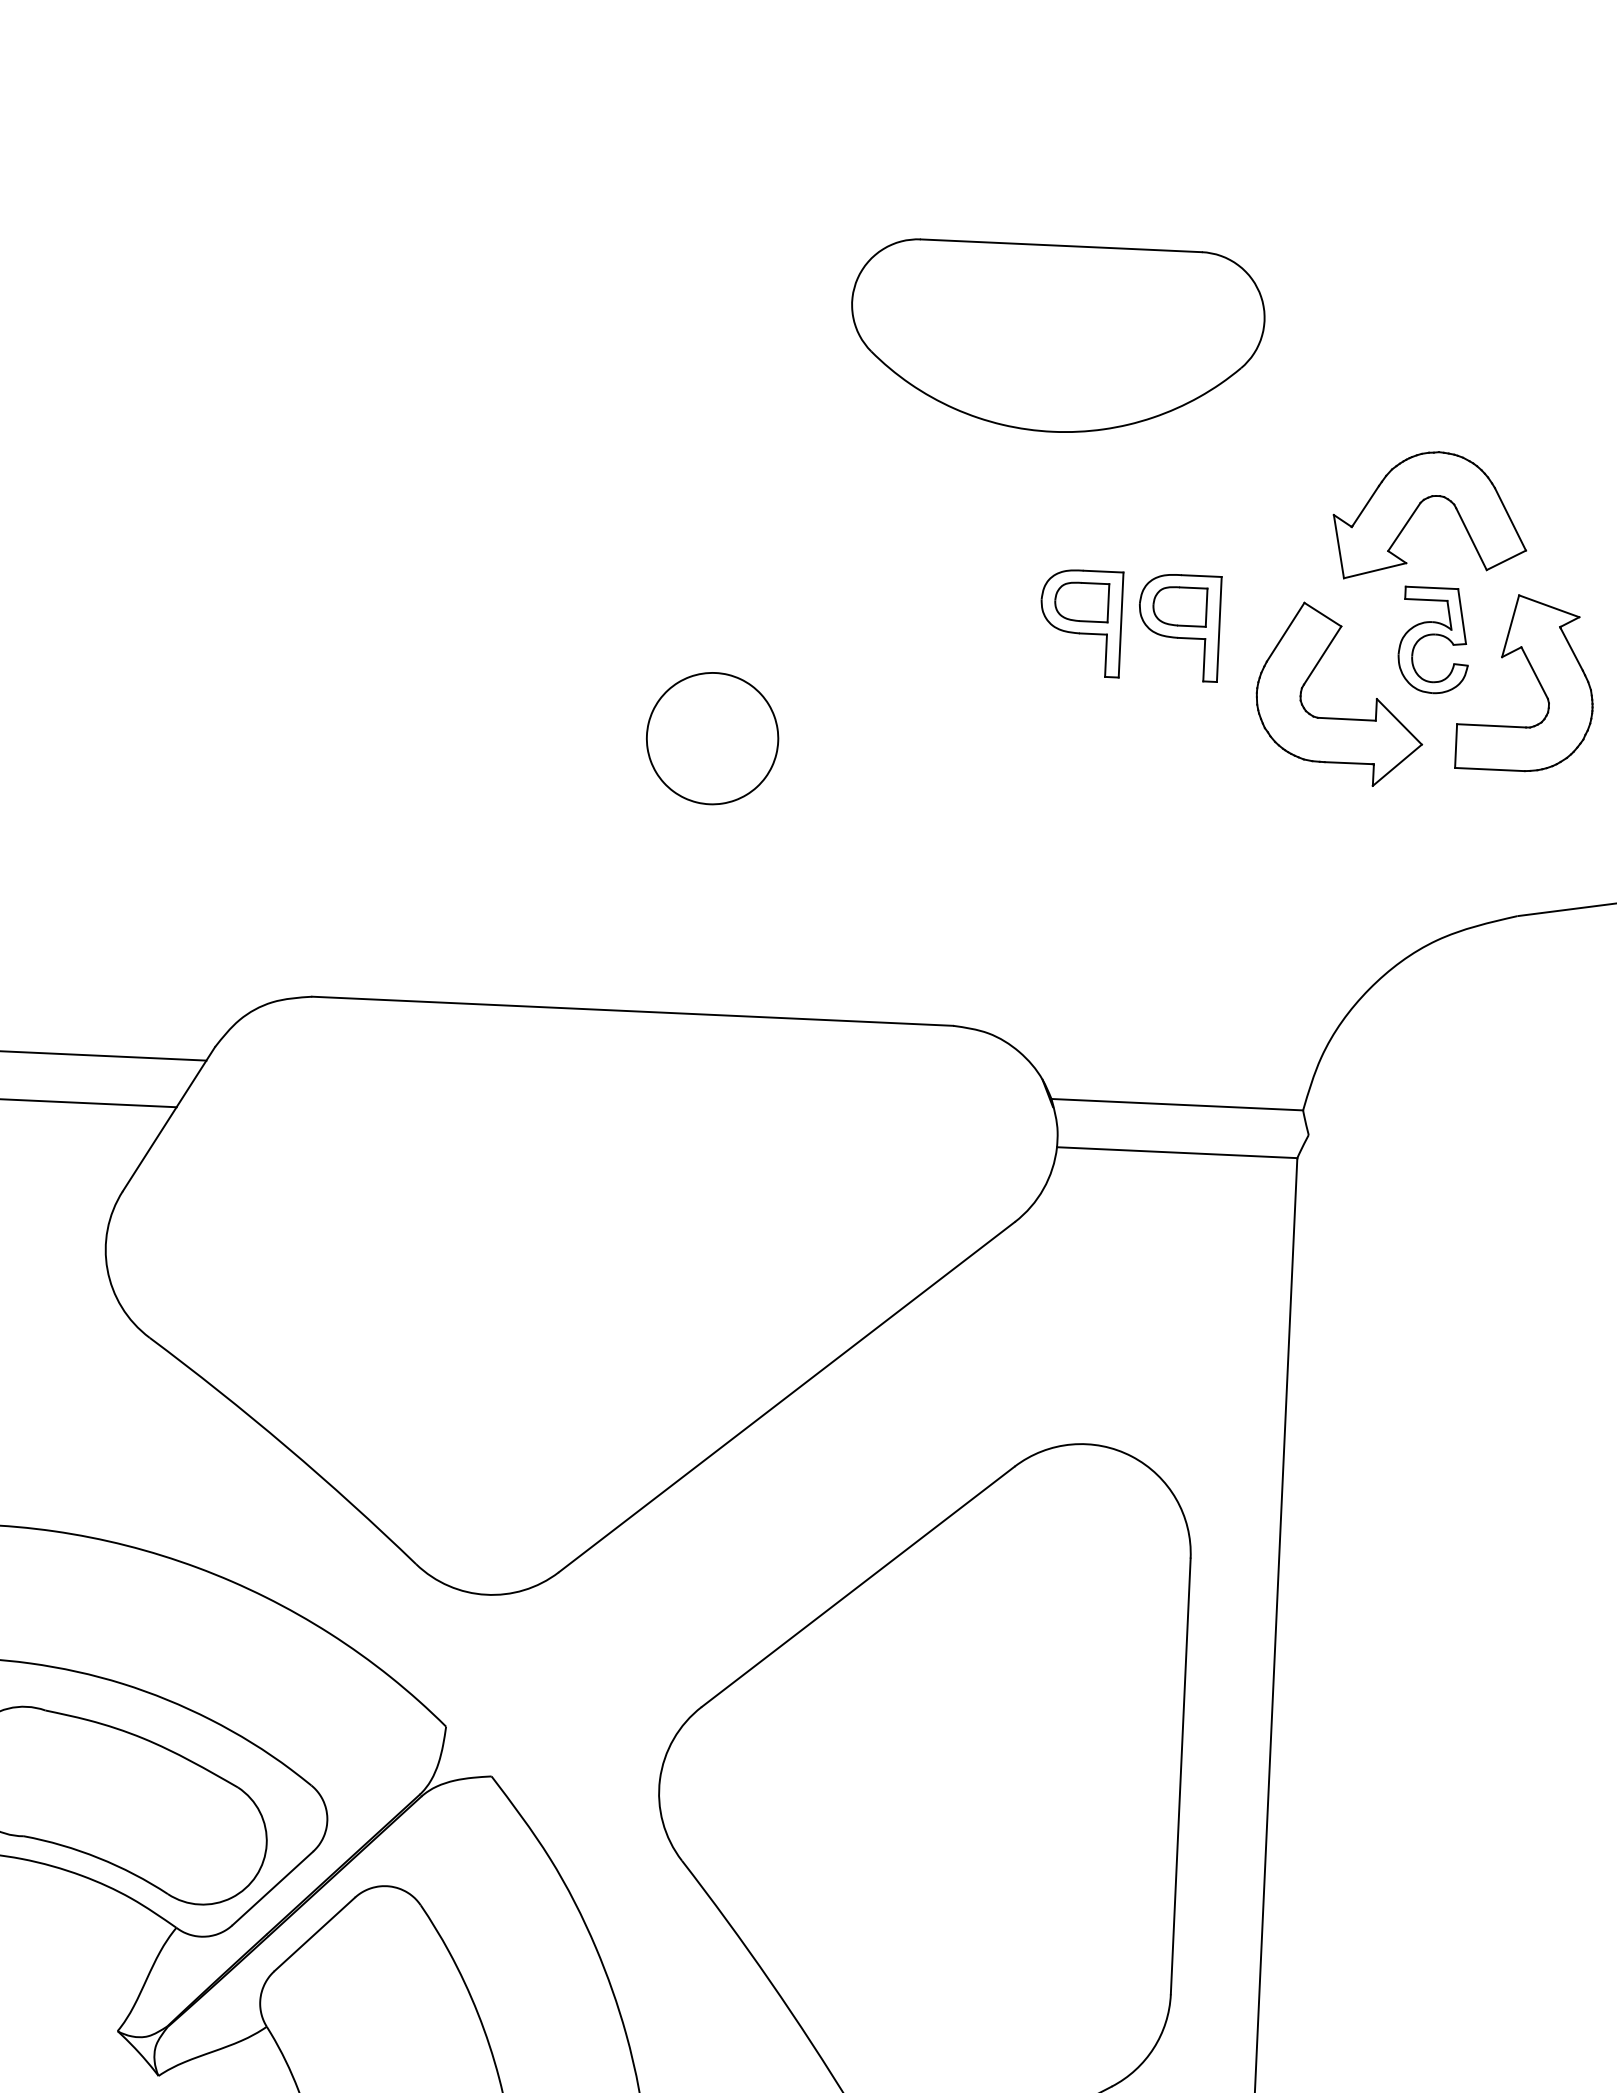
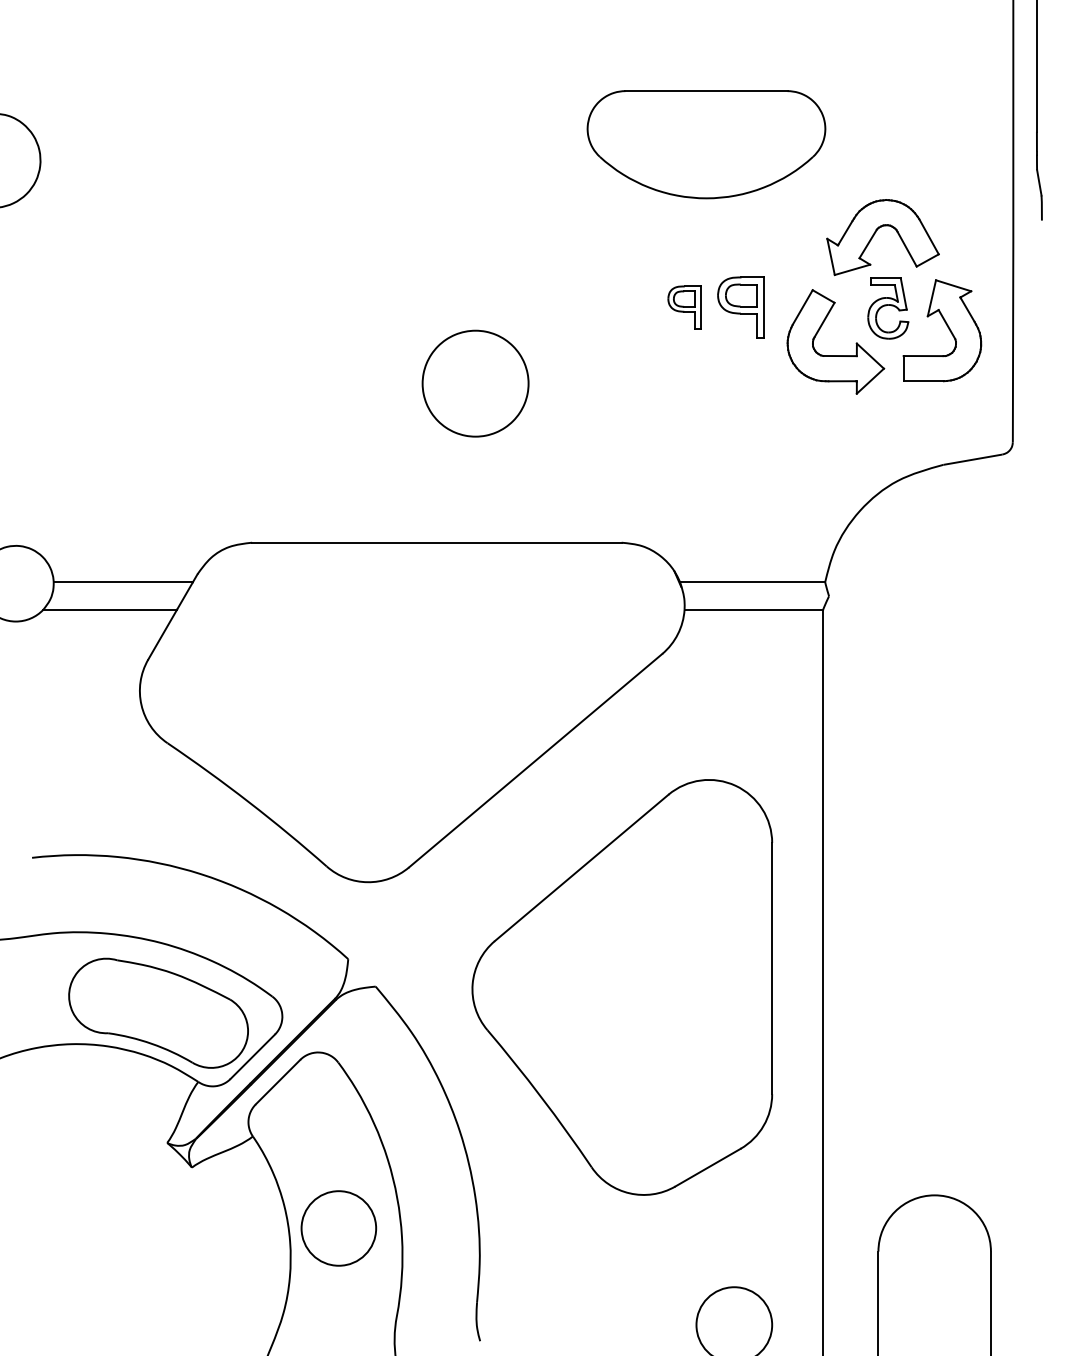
part: (1057, 338) -> (706, 144), moved
part: (1080, 622) -> (684, 307), size x0.7
part: (712, 738) -> (475, 383), size x1.4

